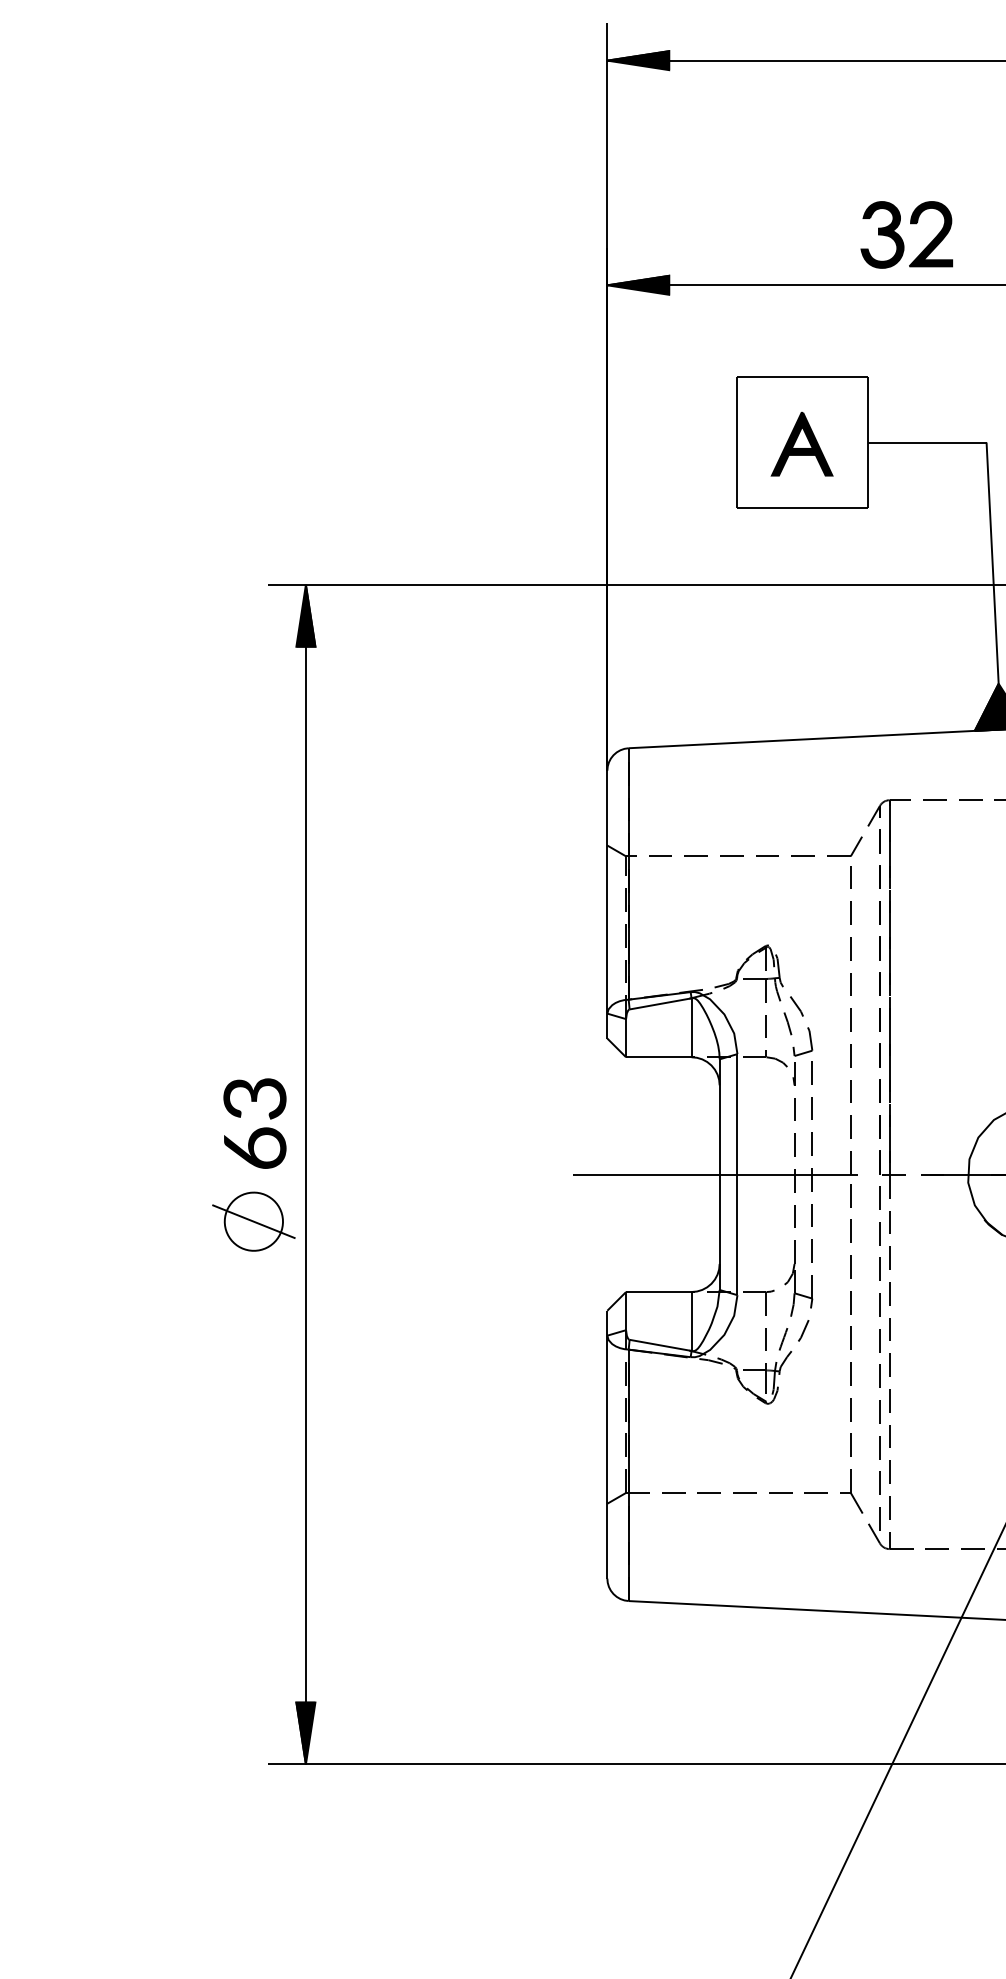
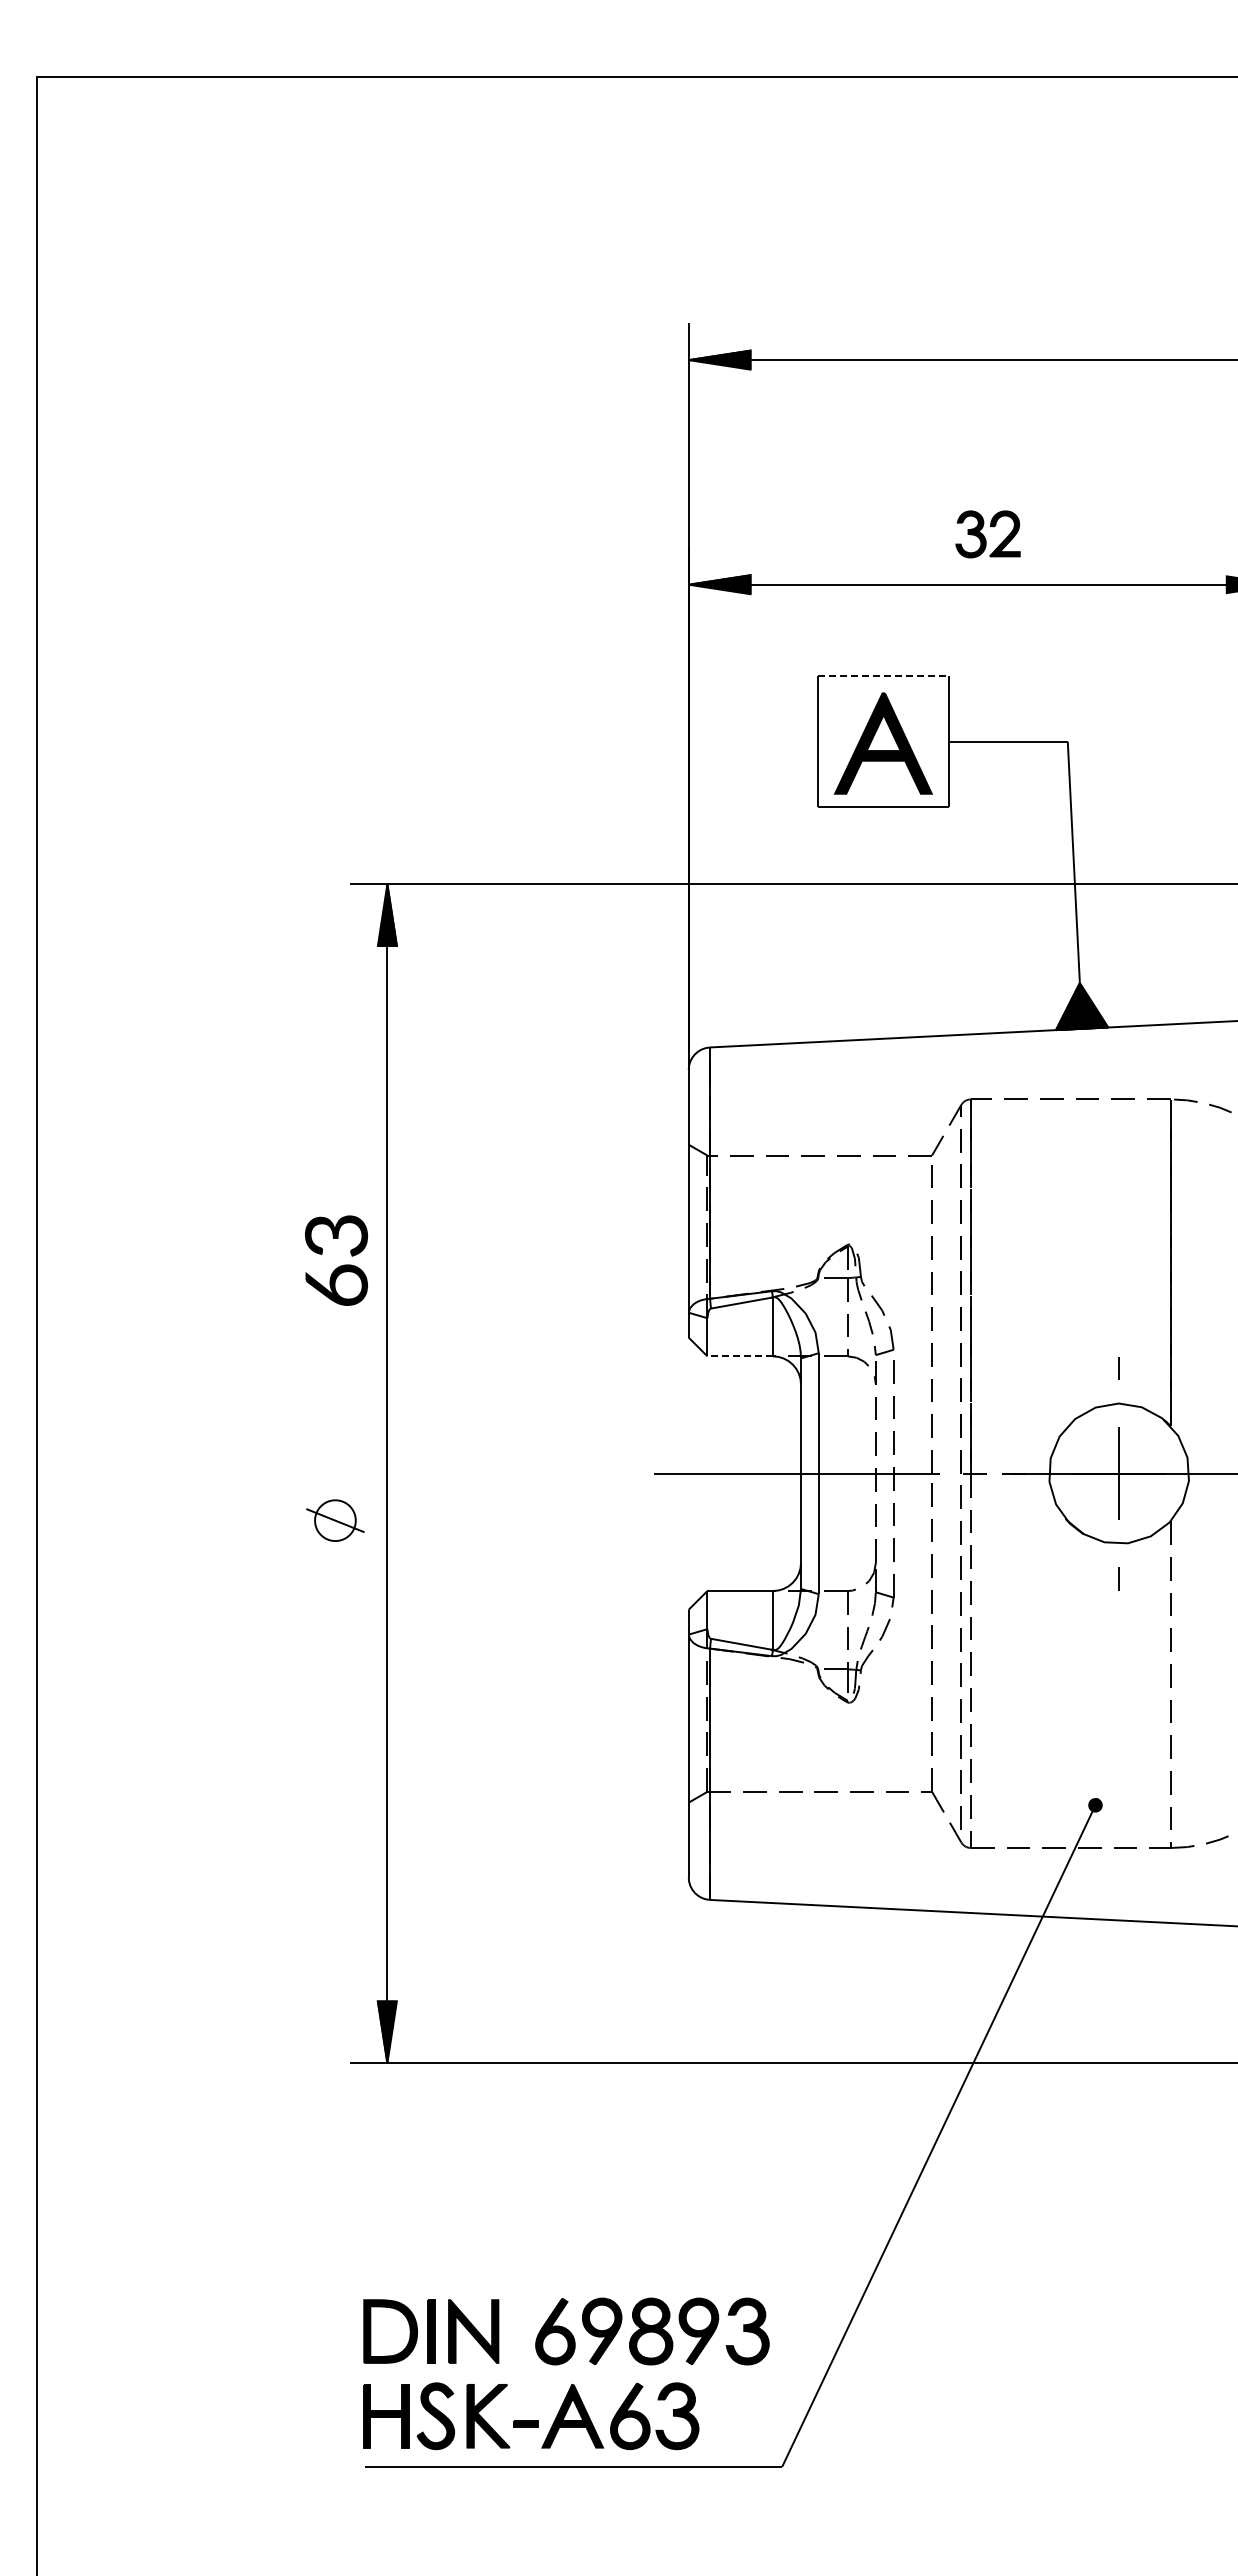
part: (906, 235) -> (987, 534), size x0.7
line: (802, 377) -> (883, 676), solid -> dashed
part: (802, 444) -> (883, 743), size x1.6
line: (659, 1057) -> (740, 1356), solid -> dashed
text: (254, 1123) -> (336, 1260), moved
part: (253, 1221) -> (335, 1520), size x0.7

